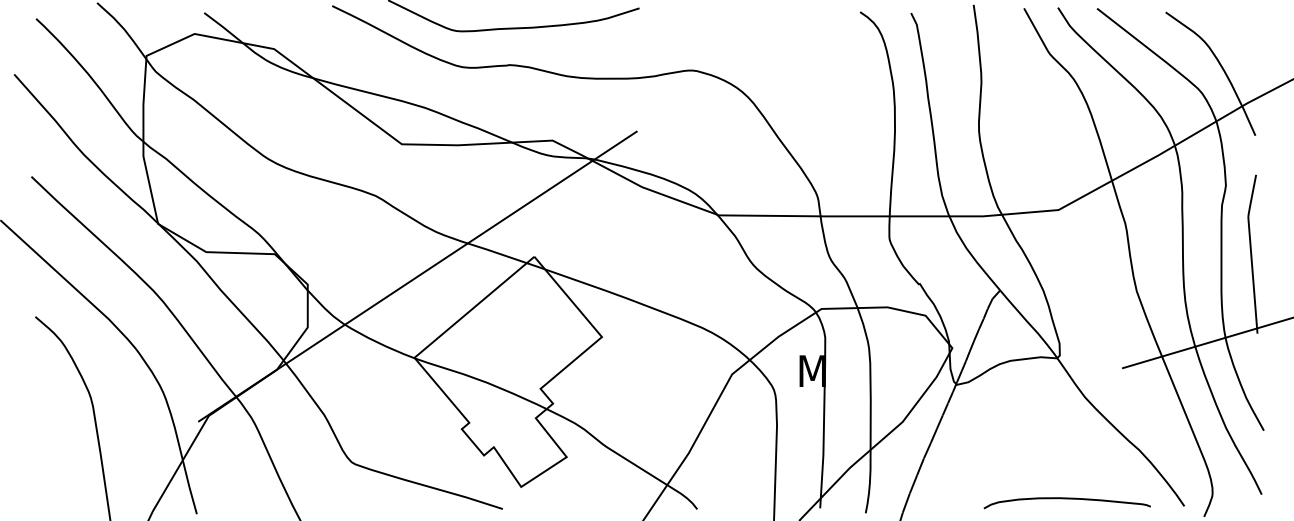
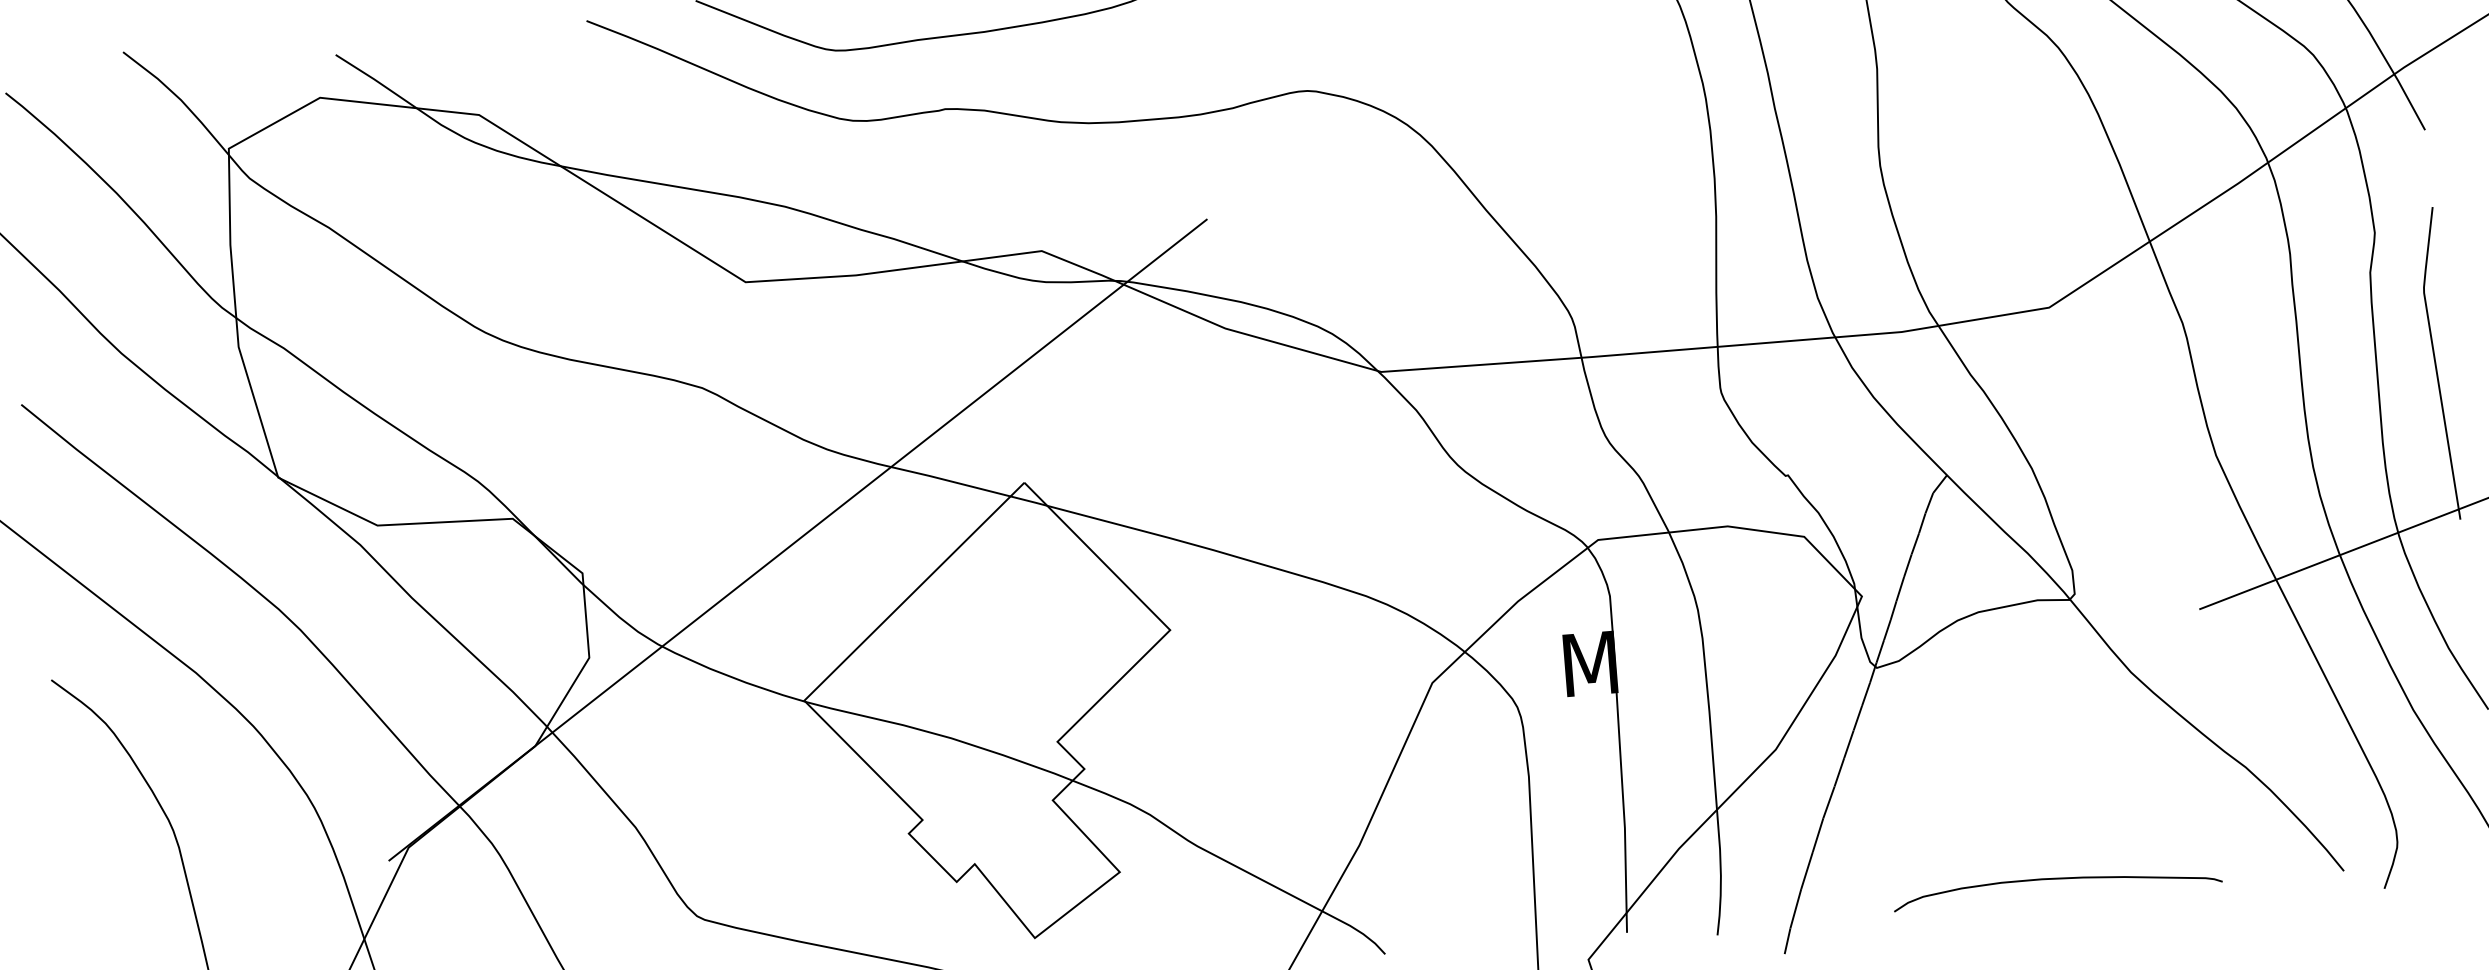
curve: (1066, 499) -> (2055, 880), moved

